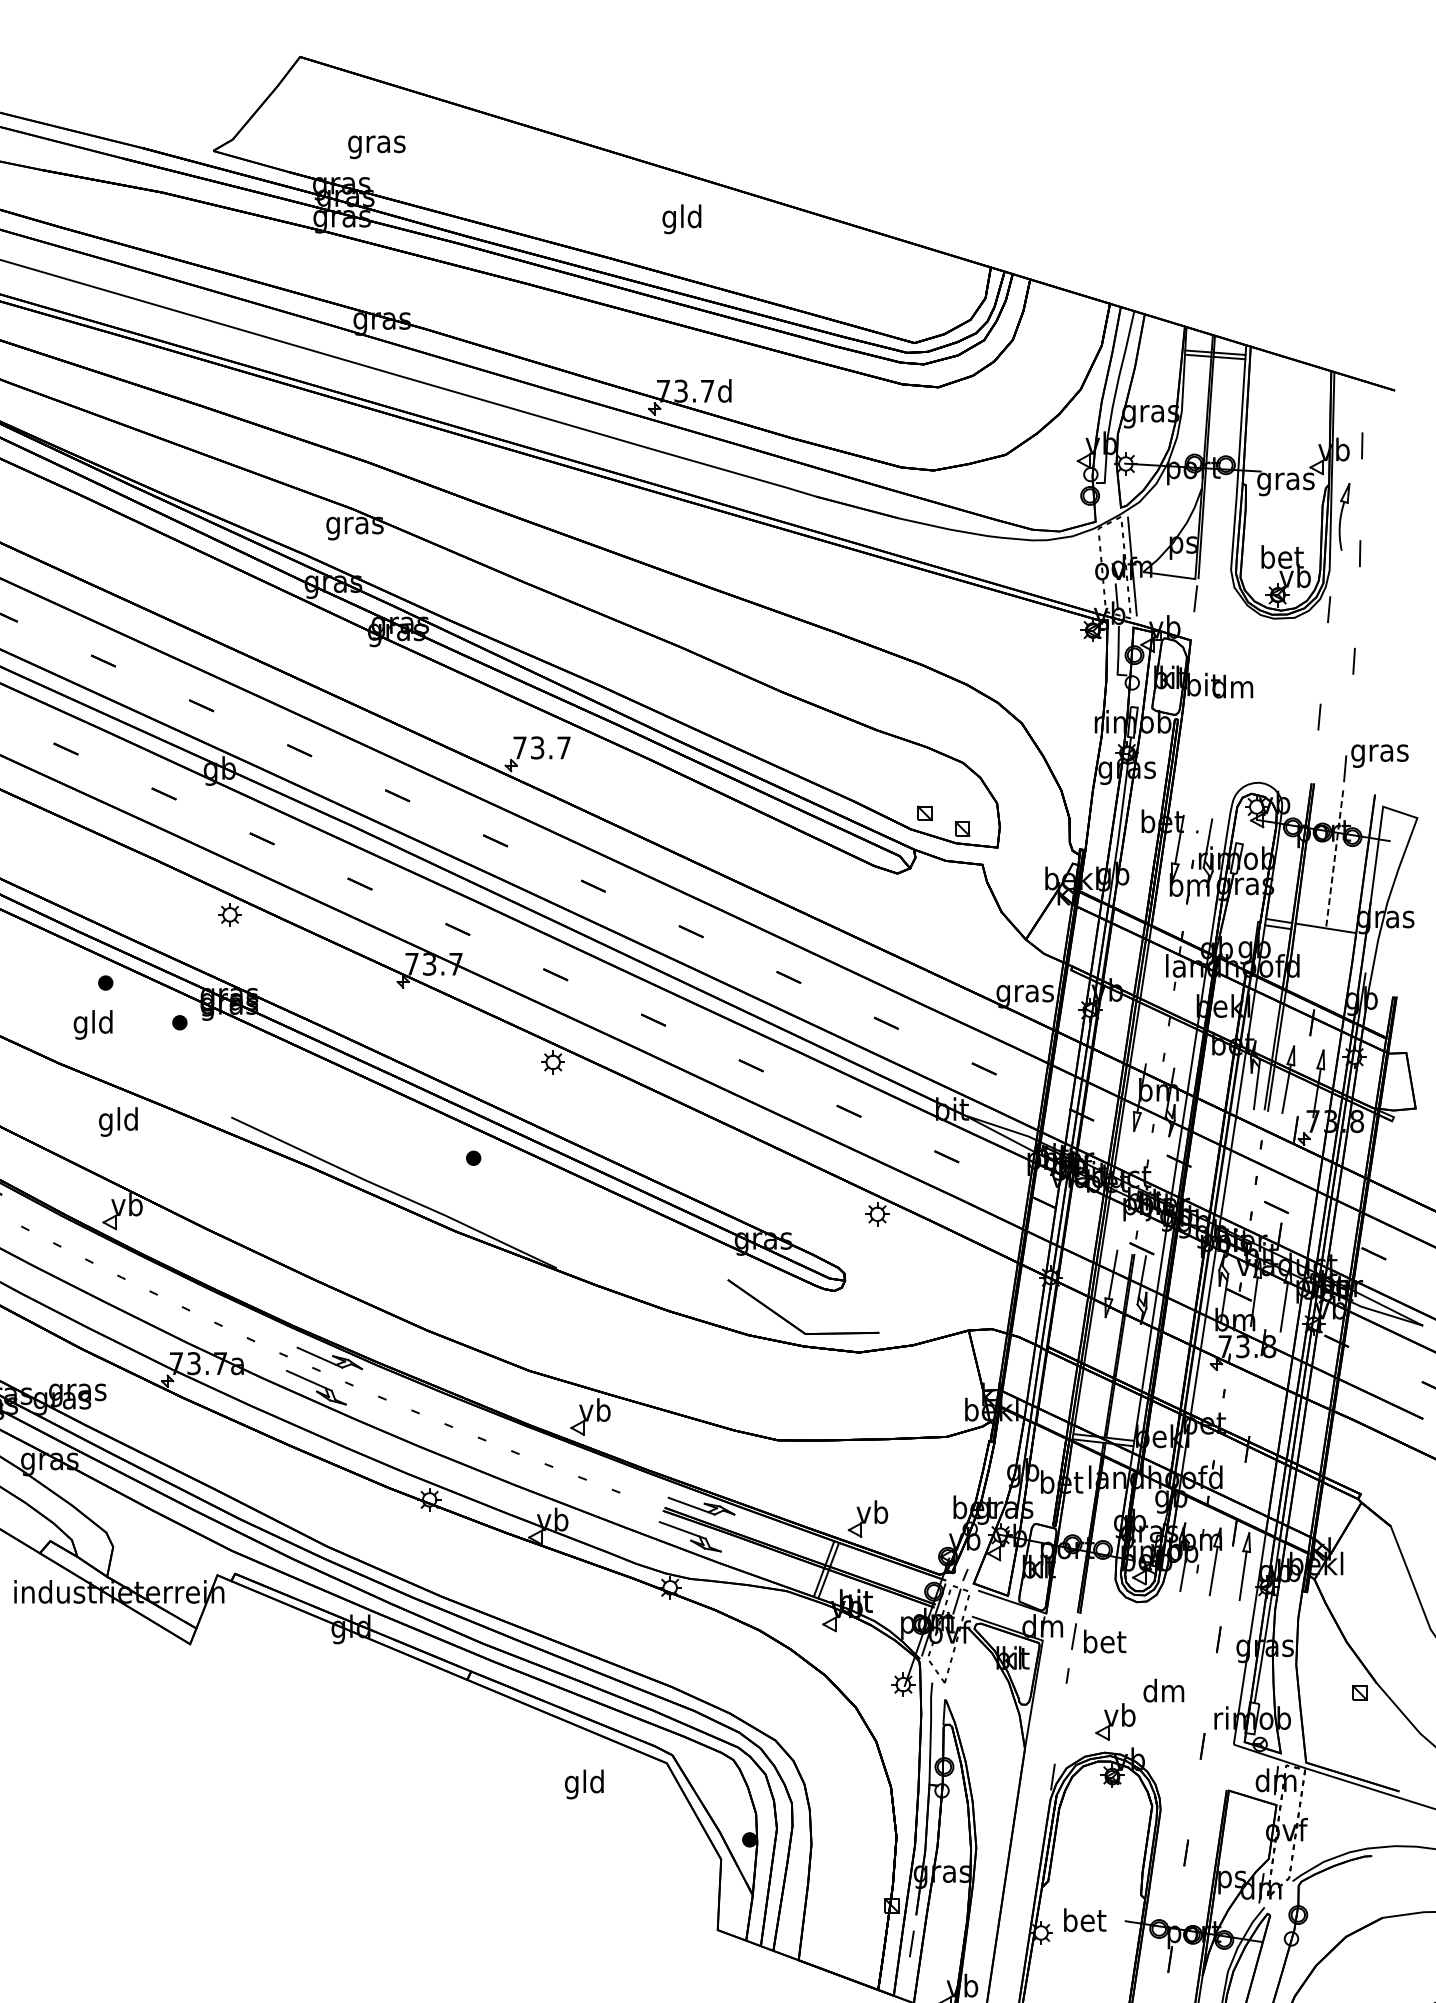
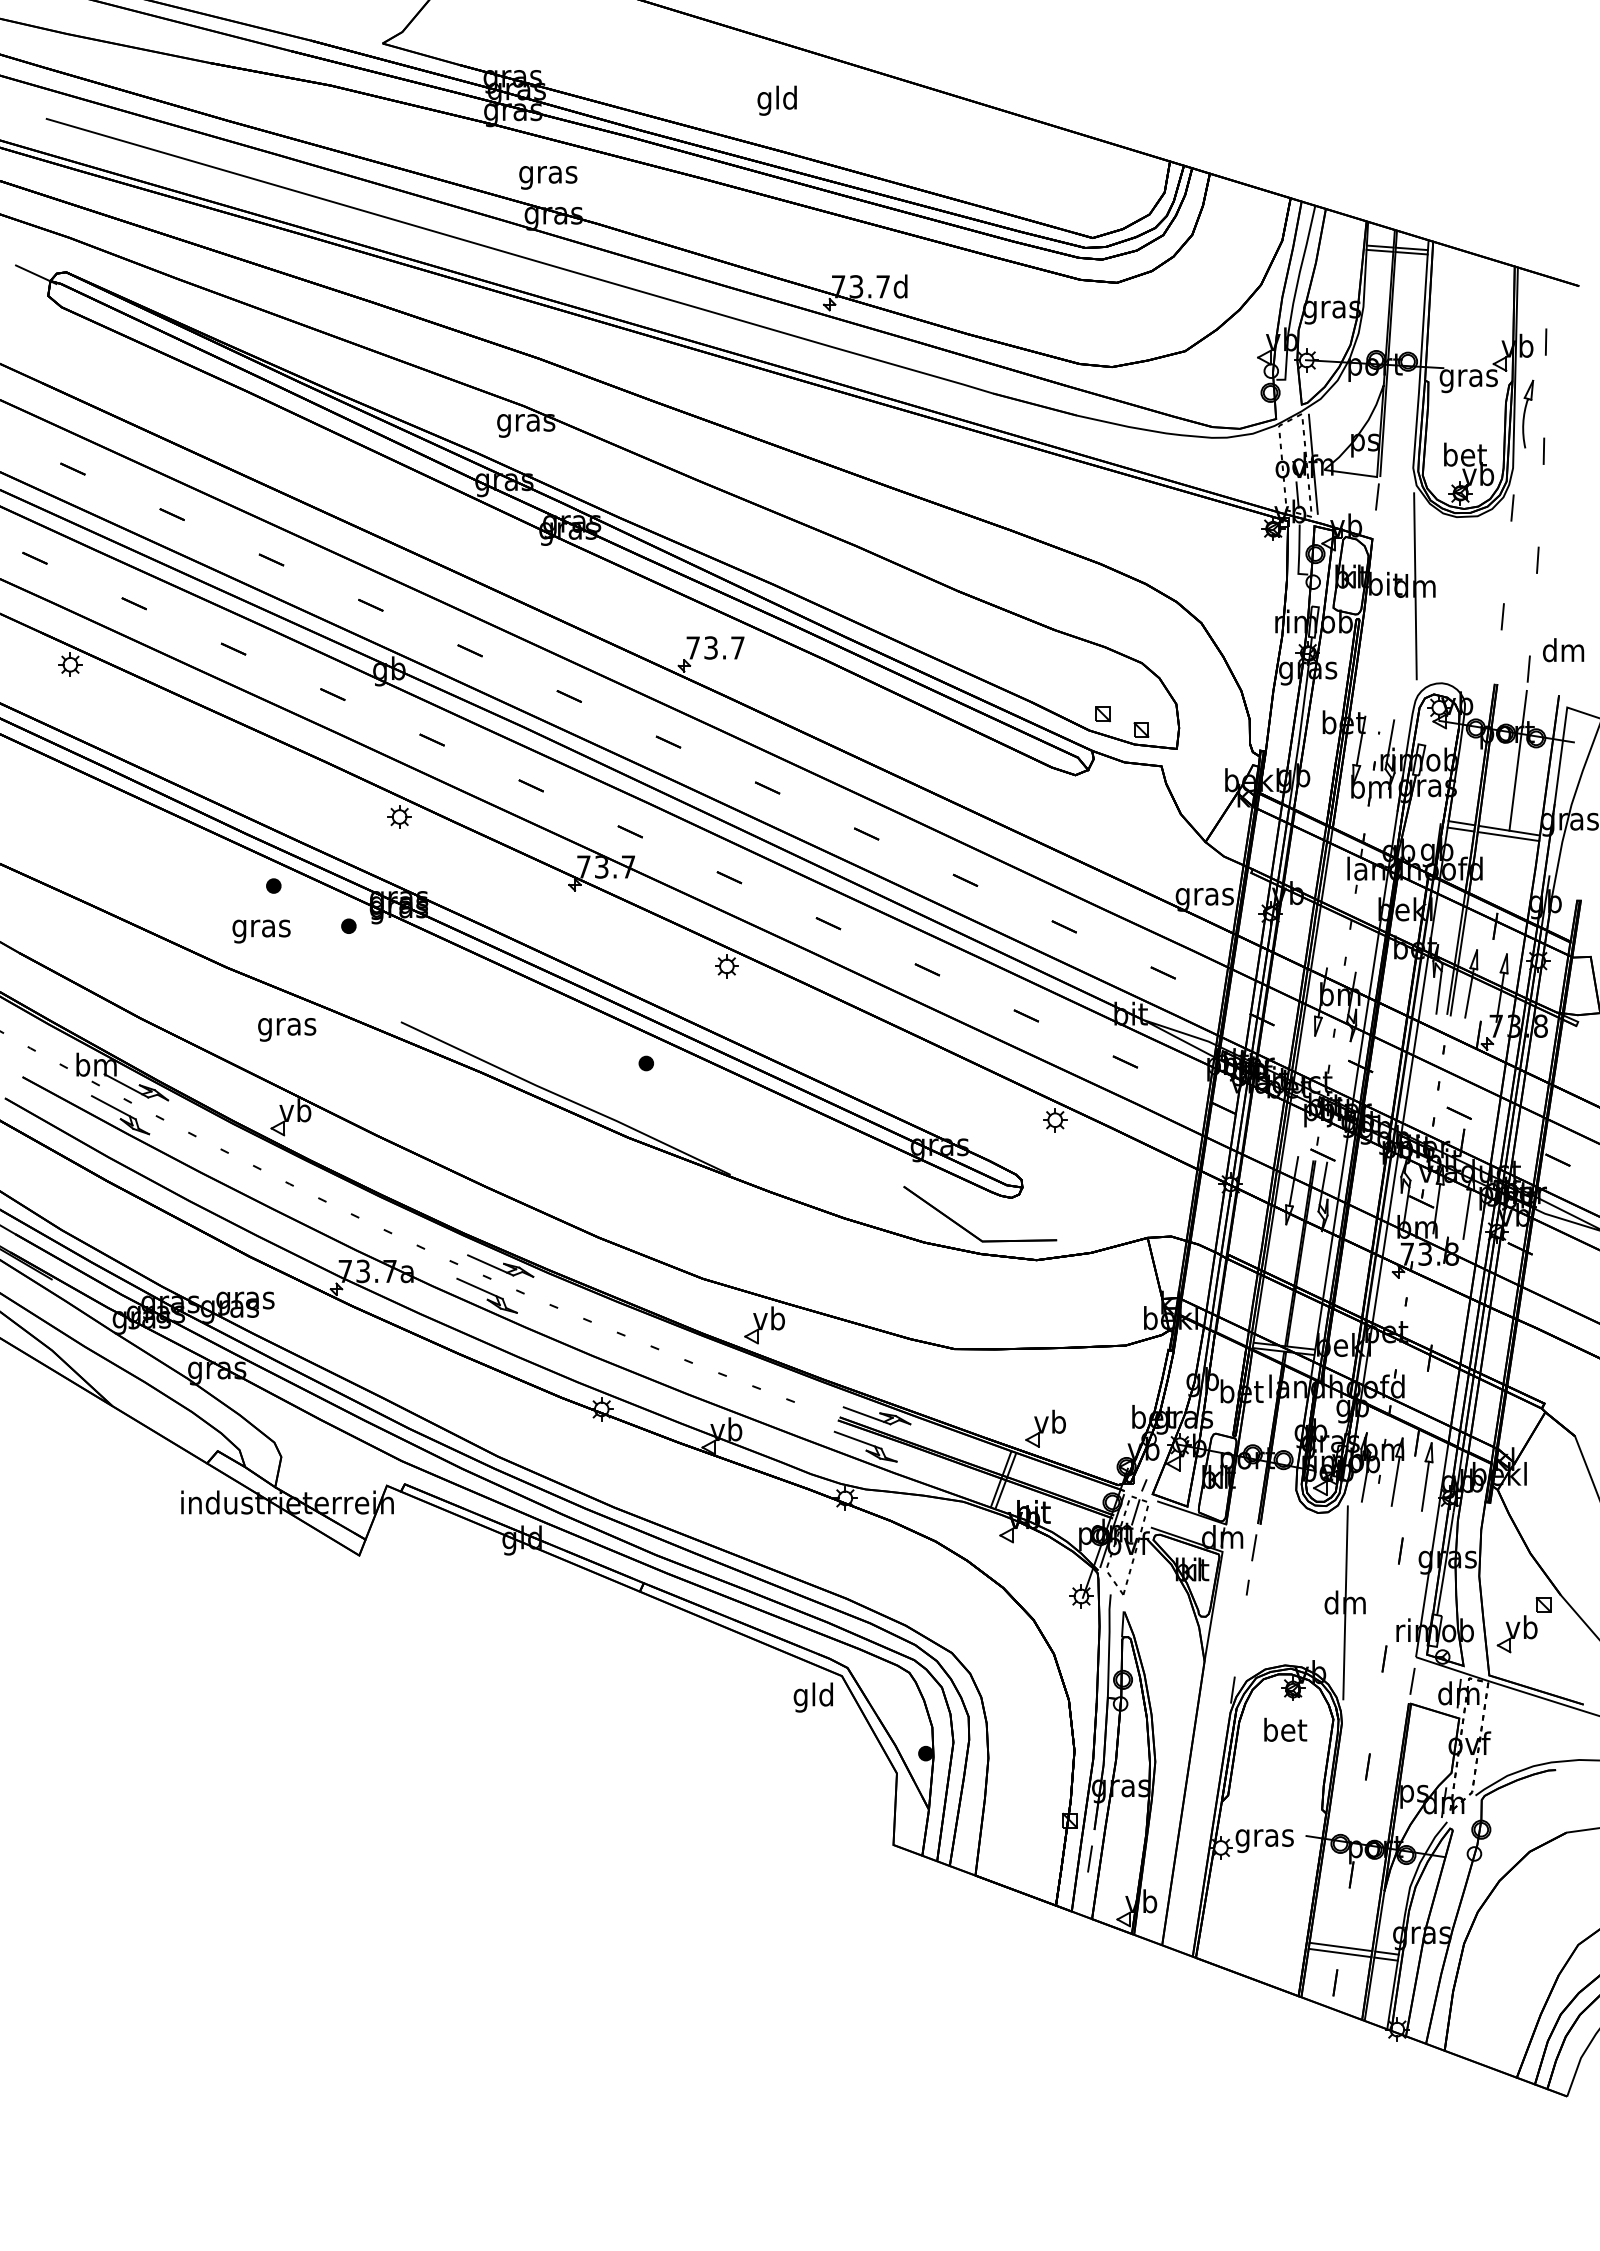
text: (377, 146) -> (548, 177), moved
text: (681, 219) -> (776, 100), moved
line: (1233, 687) -> (1415, 586), added
text: (1380, 753) -> (1564, 653), gras -> dm
line: (1335, 860) -> (1518, 761), dashed -> solid
line: (1325, 934) -> (1508, 836), added
text: (93, 1024) -> (261, 928), gld -> gras
text: (119, 1121) -> (287, 1026), gld -> gras
text: (1104, 1641) -> (1285, 1729), moved
line: (1164, 1690) -> (1345, 1602), added
part: (1114, 1722) -> (1516, 1634), moved
line: (1230, 1767) -> (1412, 1680), added
text: (583, 1784) -> (812, 1697), moved
text: (1084, 1923) -> (1264, 1838), bet -> gras

